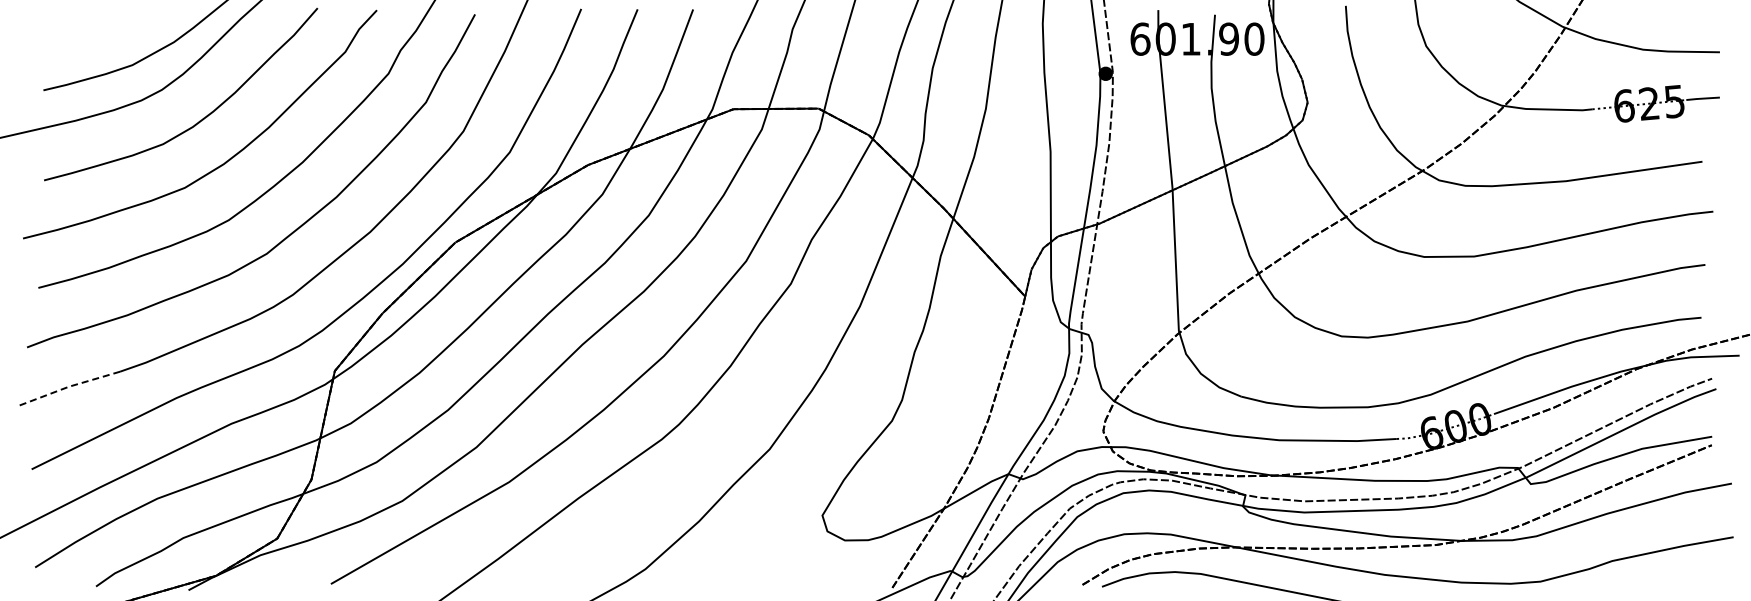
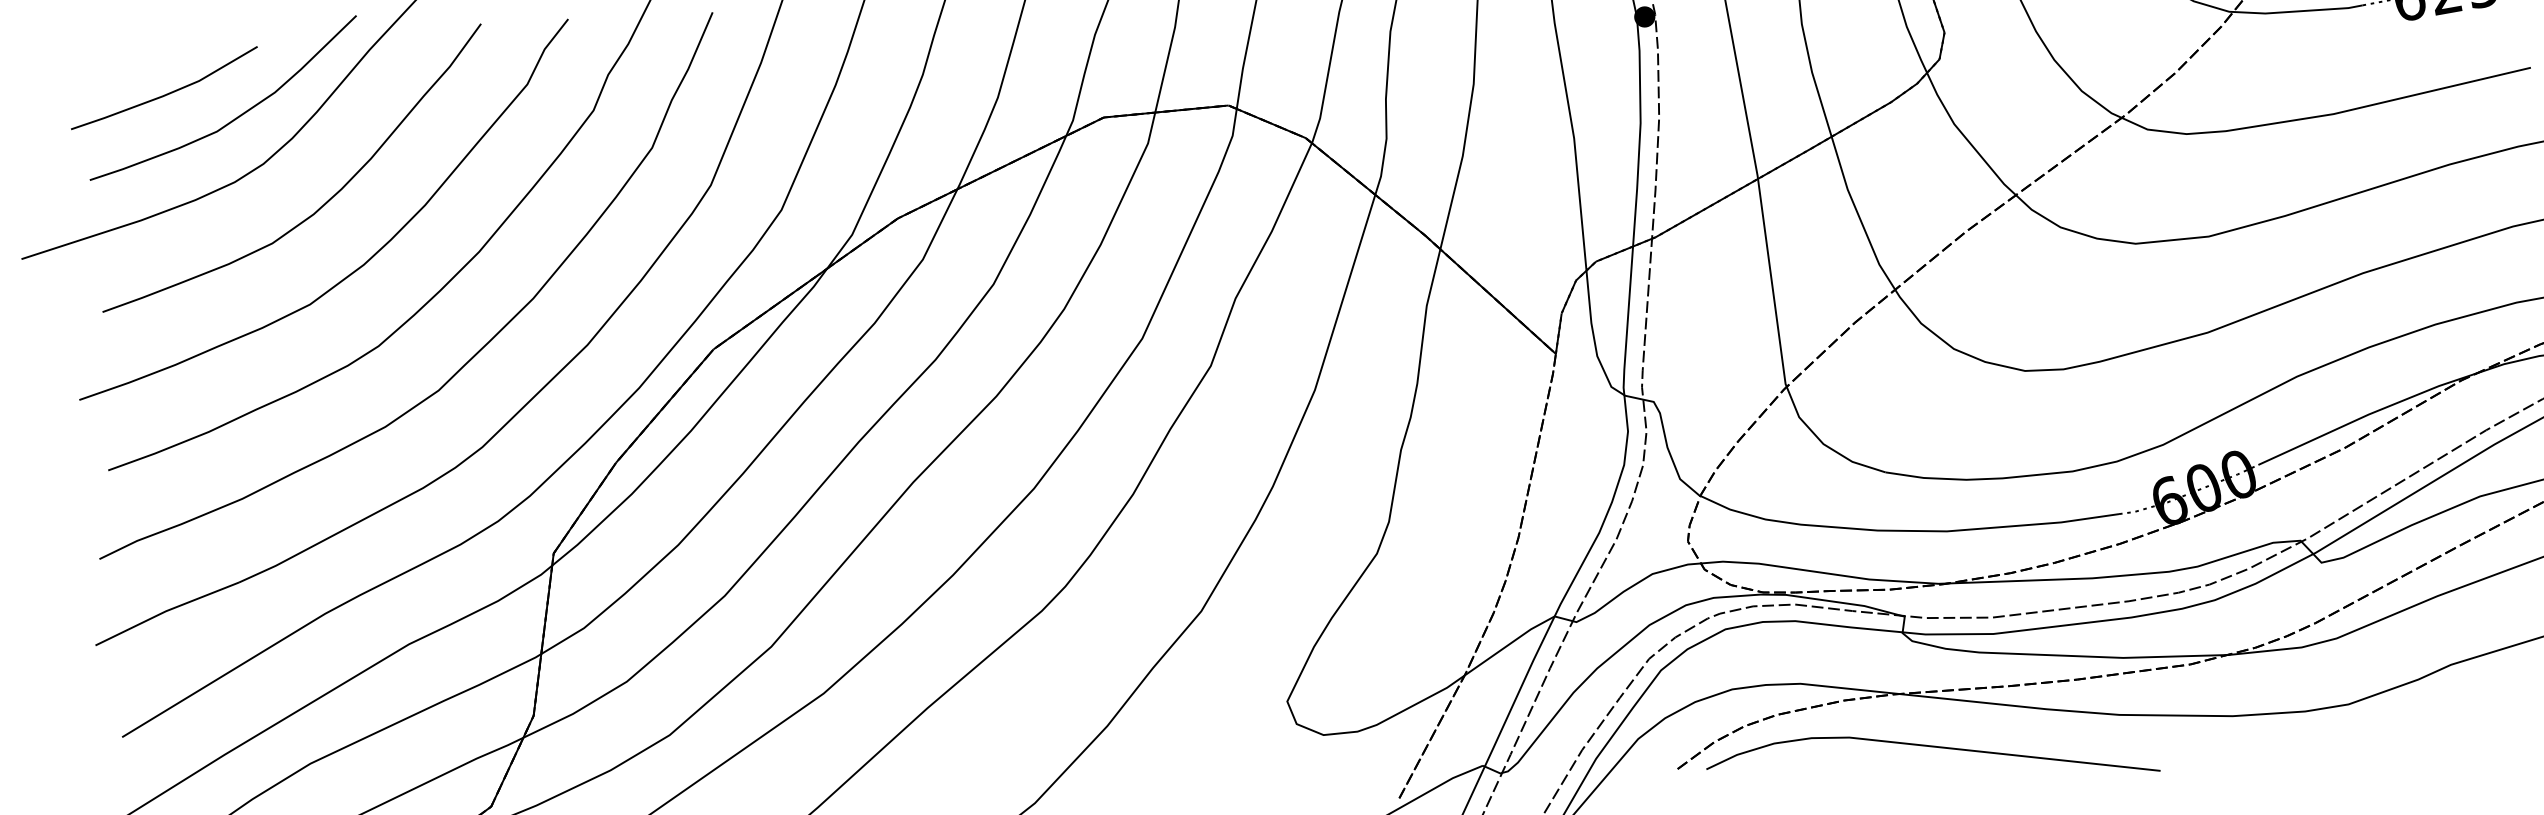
line: (101, 35) -> (167, 92), added
line: (69, 386) -> (166, 610), dashed -> solid

